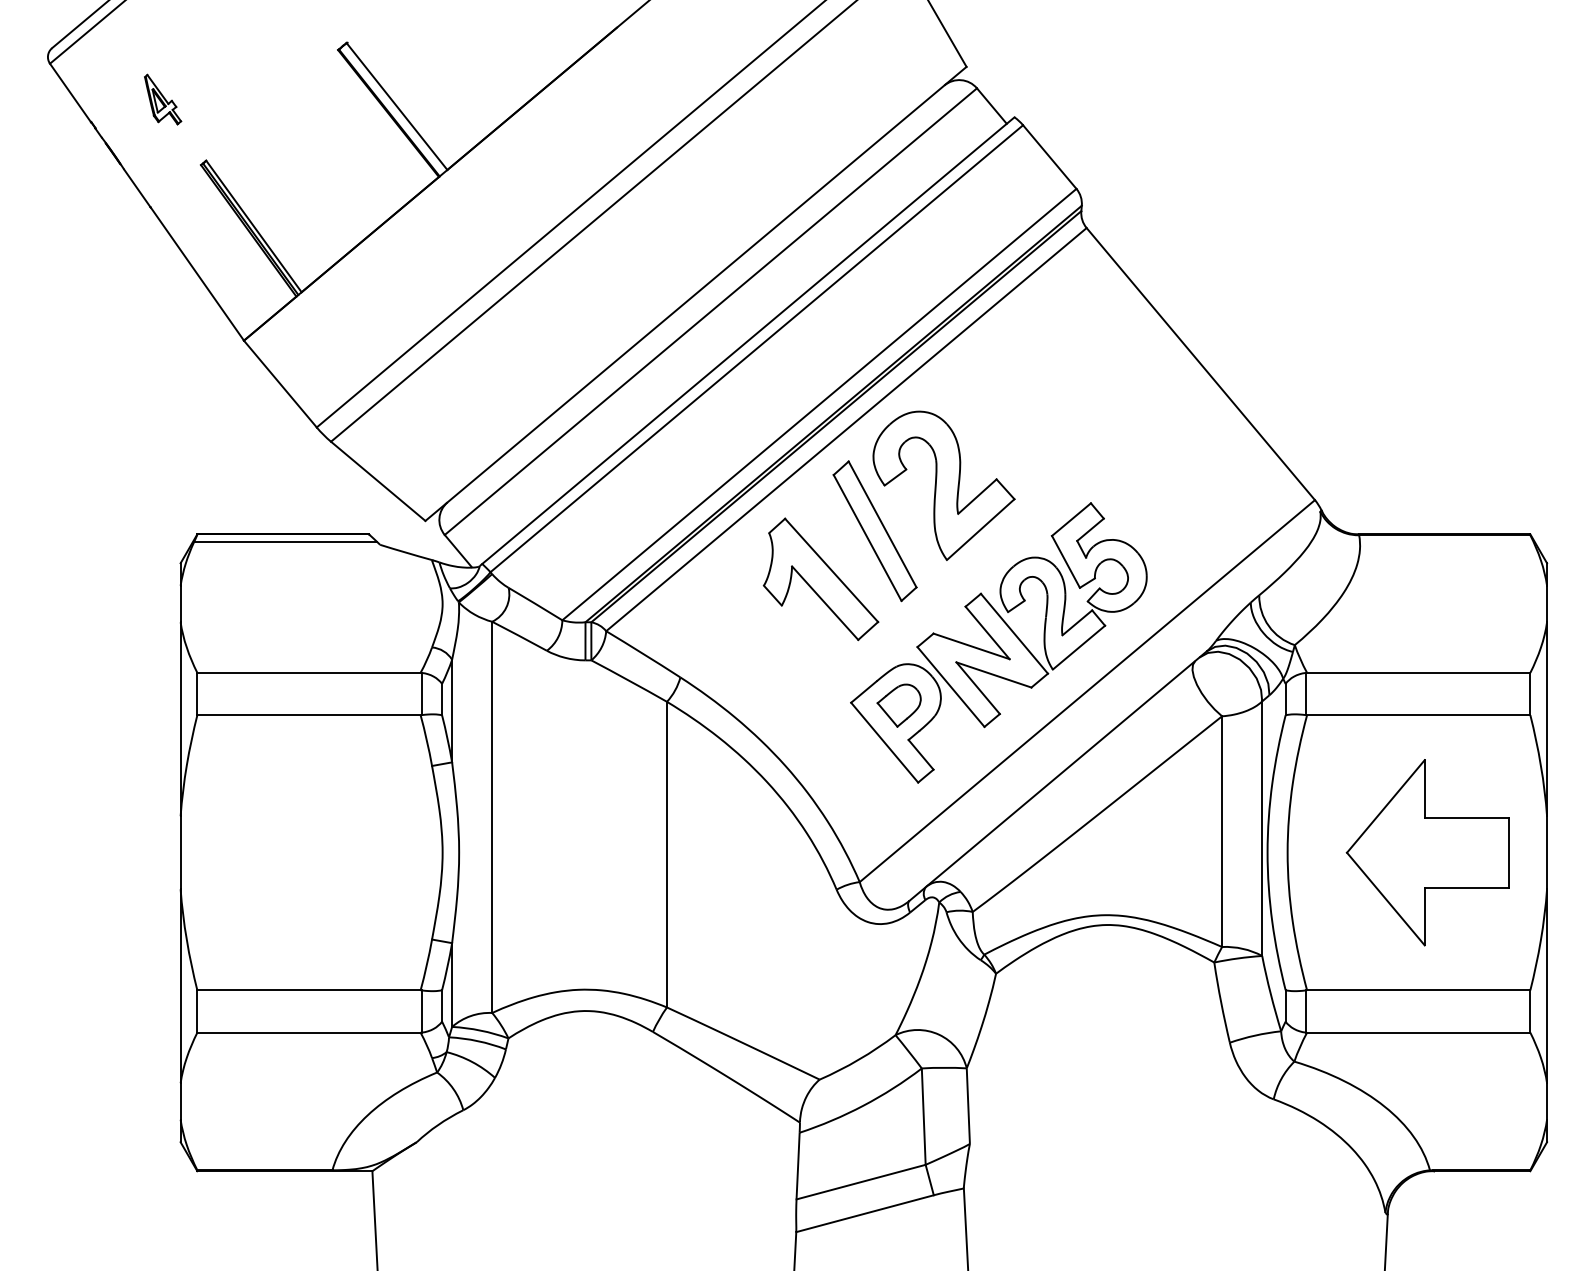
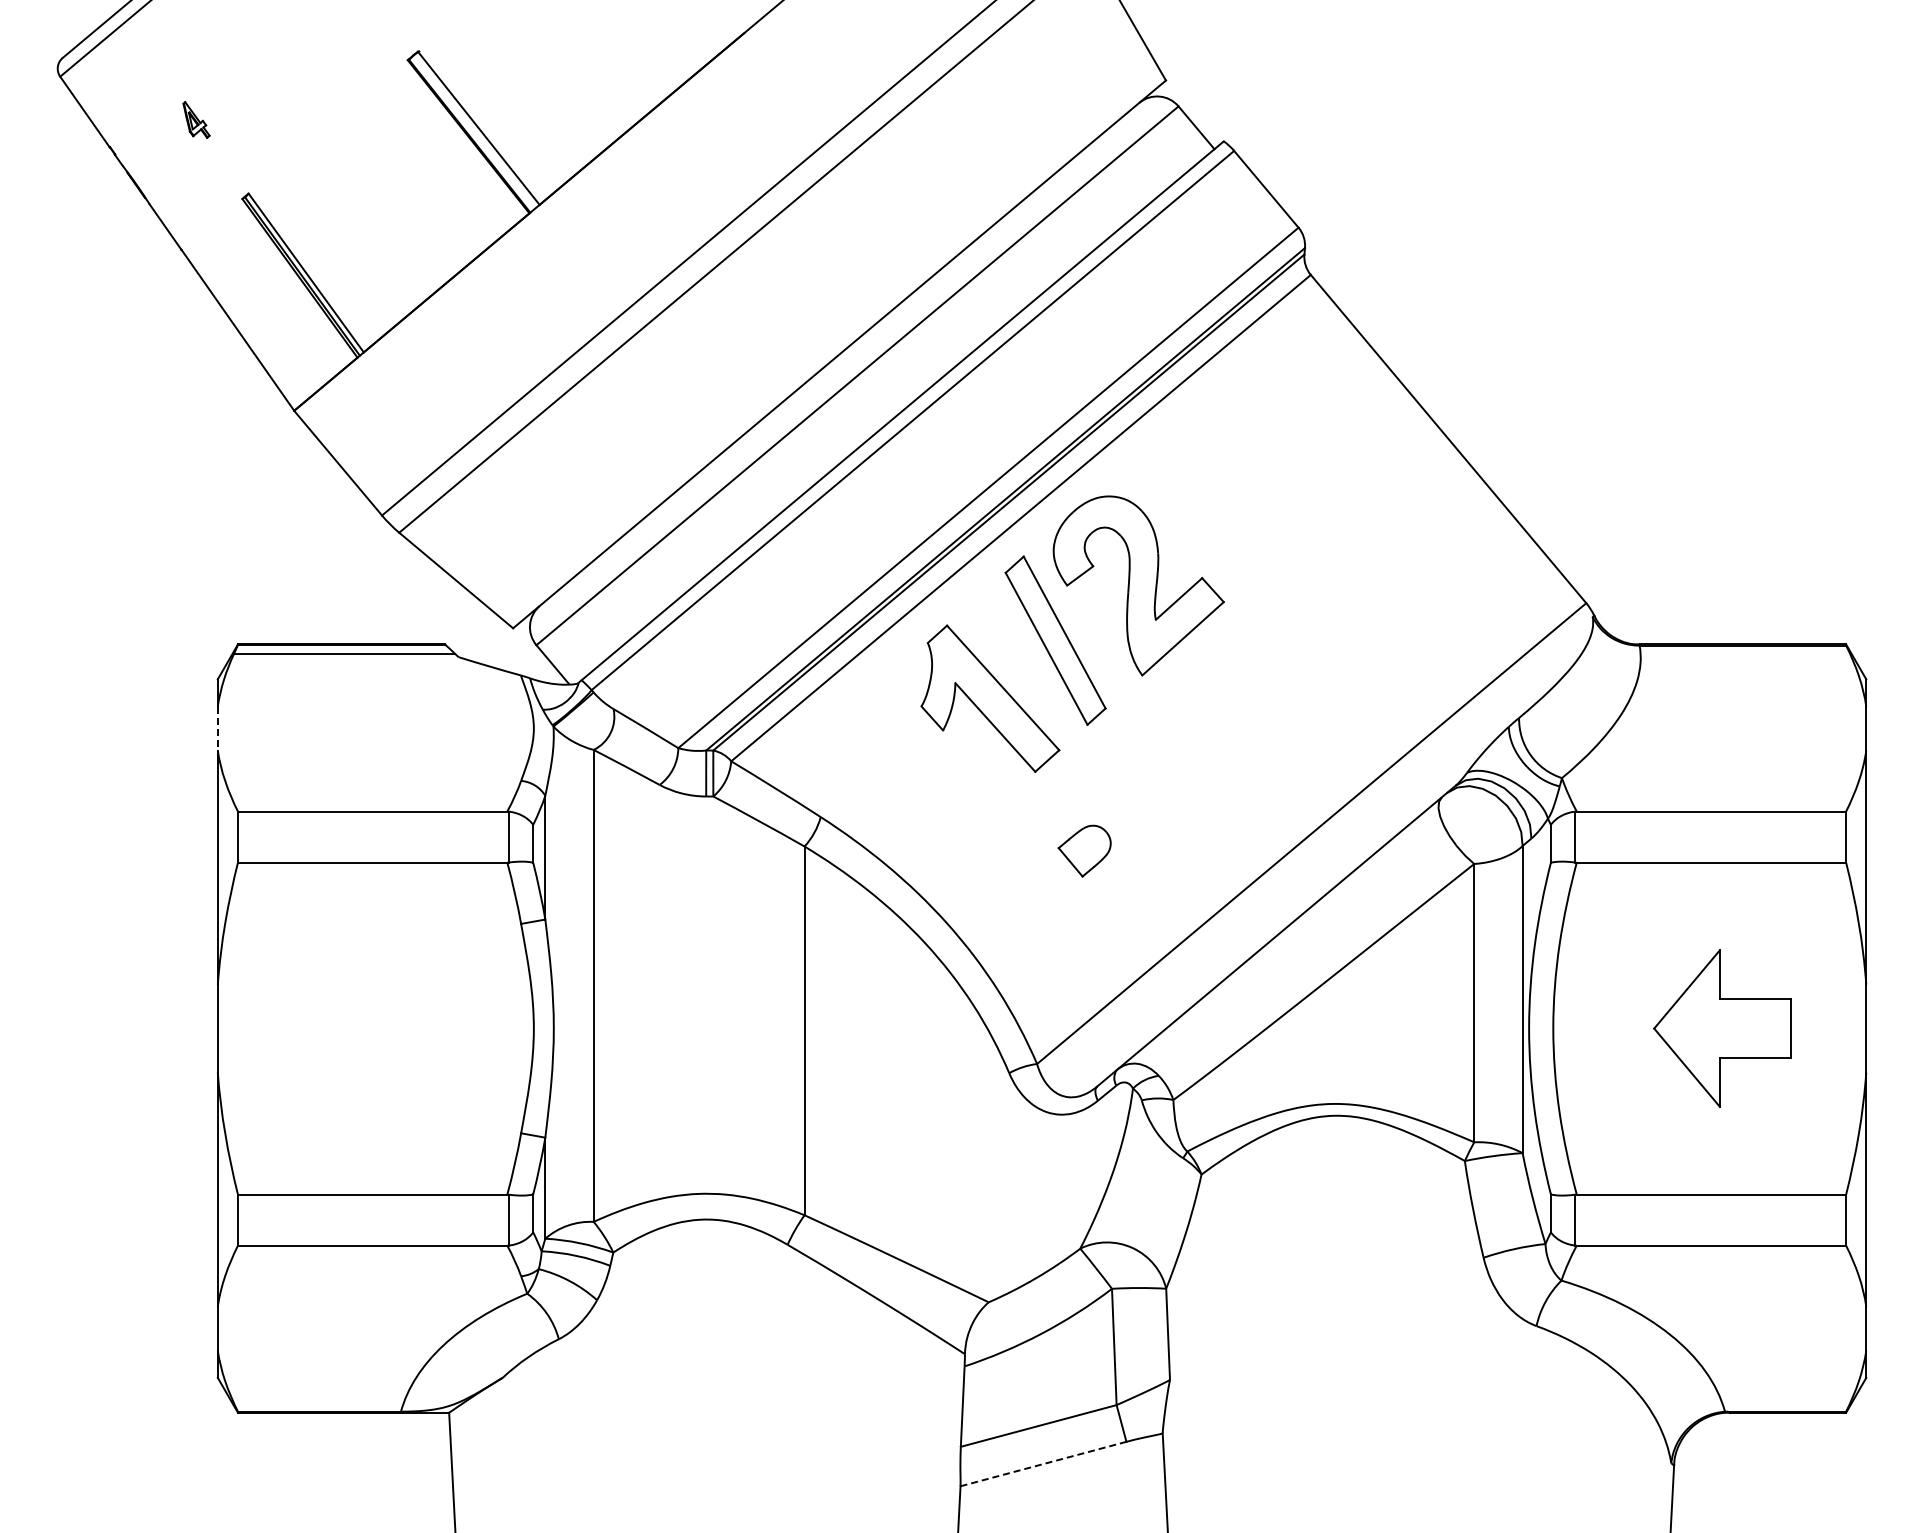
part: (162, 99) -> (196, 119), size x0.6
line: (180, 604) -> (217, 729), solid -> dashed
part: (998, 642) -> (1204, 775), removed
part: (1427, 852) -> (1722, 1028), size x0.7
line: (865, 1214) -> (1043, 1464), solid -> dashed

